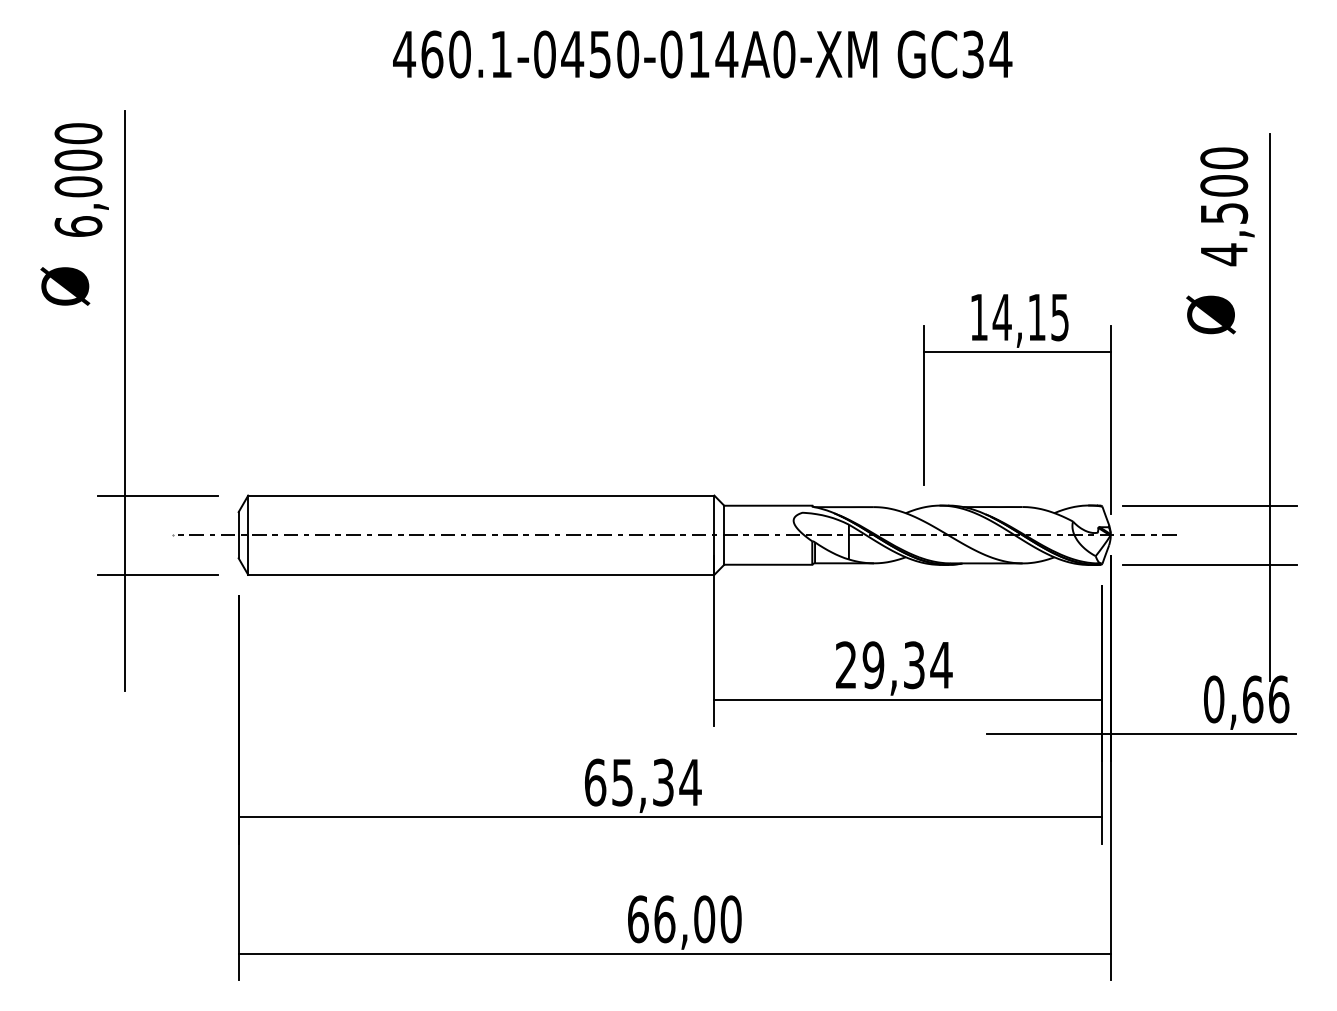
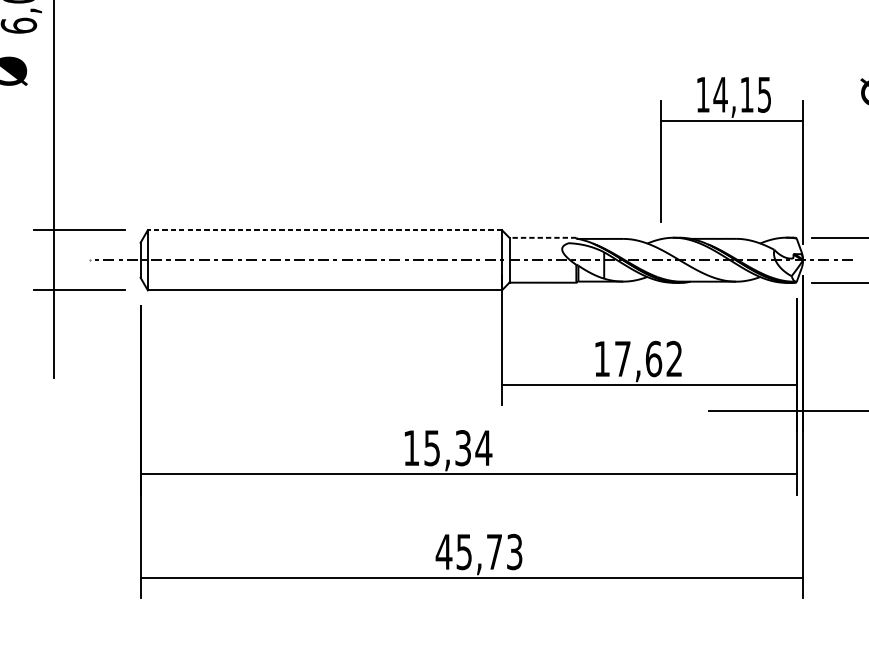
line: (480, 495) -> (324, 230), solid -> dashed
line: (768, 505) -> (543, 237), solid -> dashed
text: (894, 665) -> (638, 359), 29,34 -> 17,62
text: (595, 782) -> (411, 448), 65,34 -> 15,34
text: (684, 919) -> (479, 552), 66,00 -> 45,73

